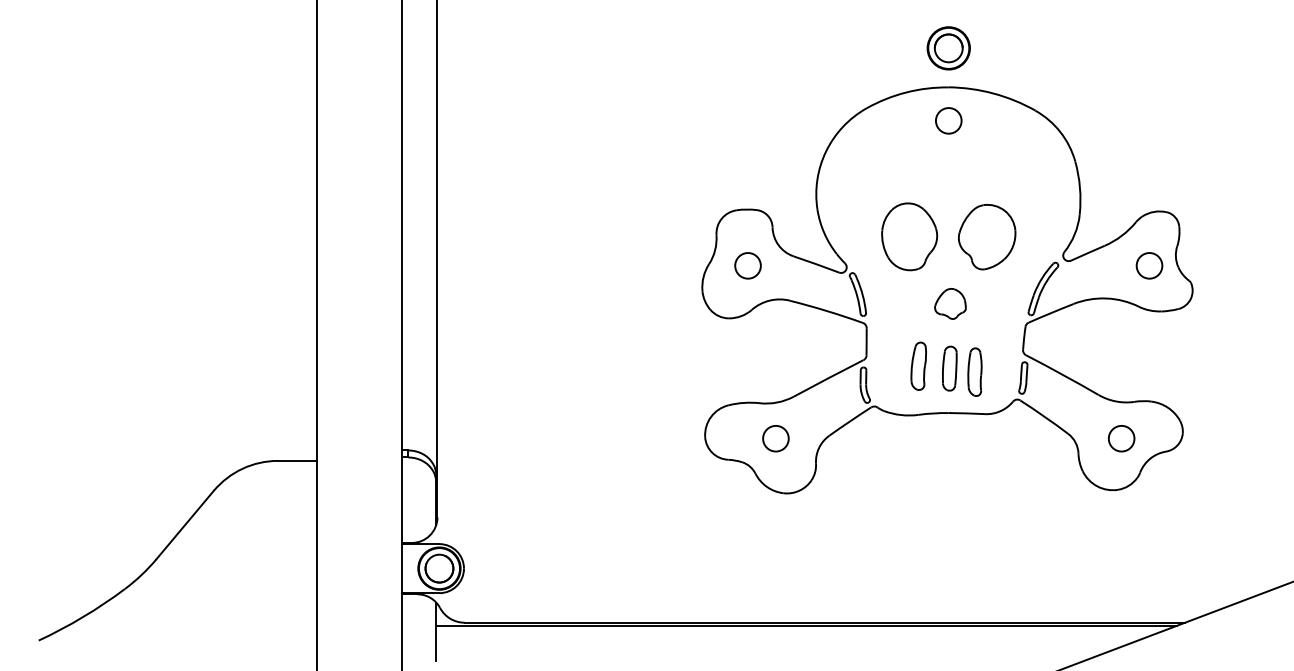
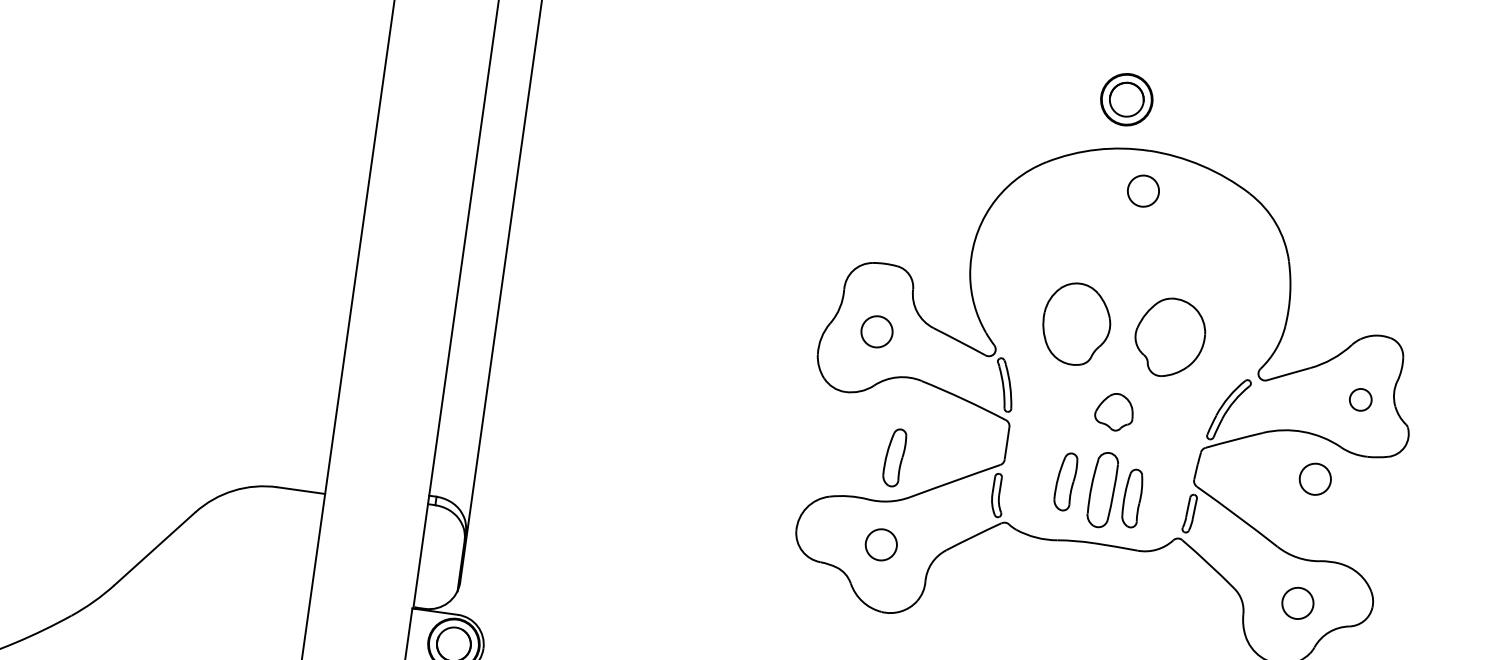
part: (948, 48) -> (1126, 99), moved
circle: (1149, 265) -> (1360, 399), size x0.7
circle: (1121, 335) -> (1315, 479), added
part: (776, 365) -> (894, 456), added
part: (949, 368) -> (1102, 489), size x1.4

